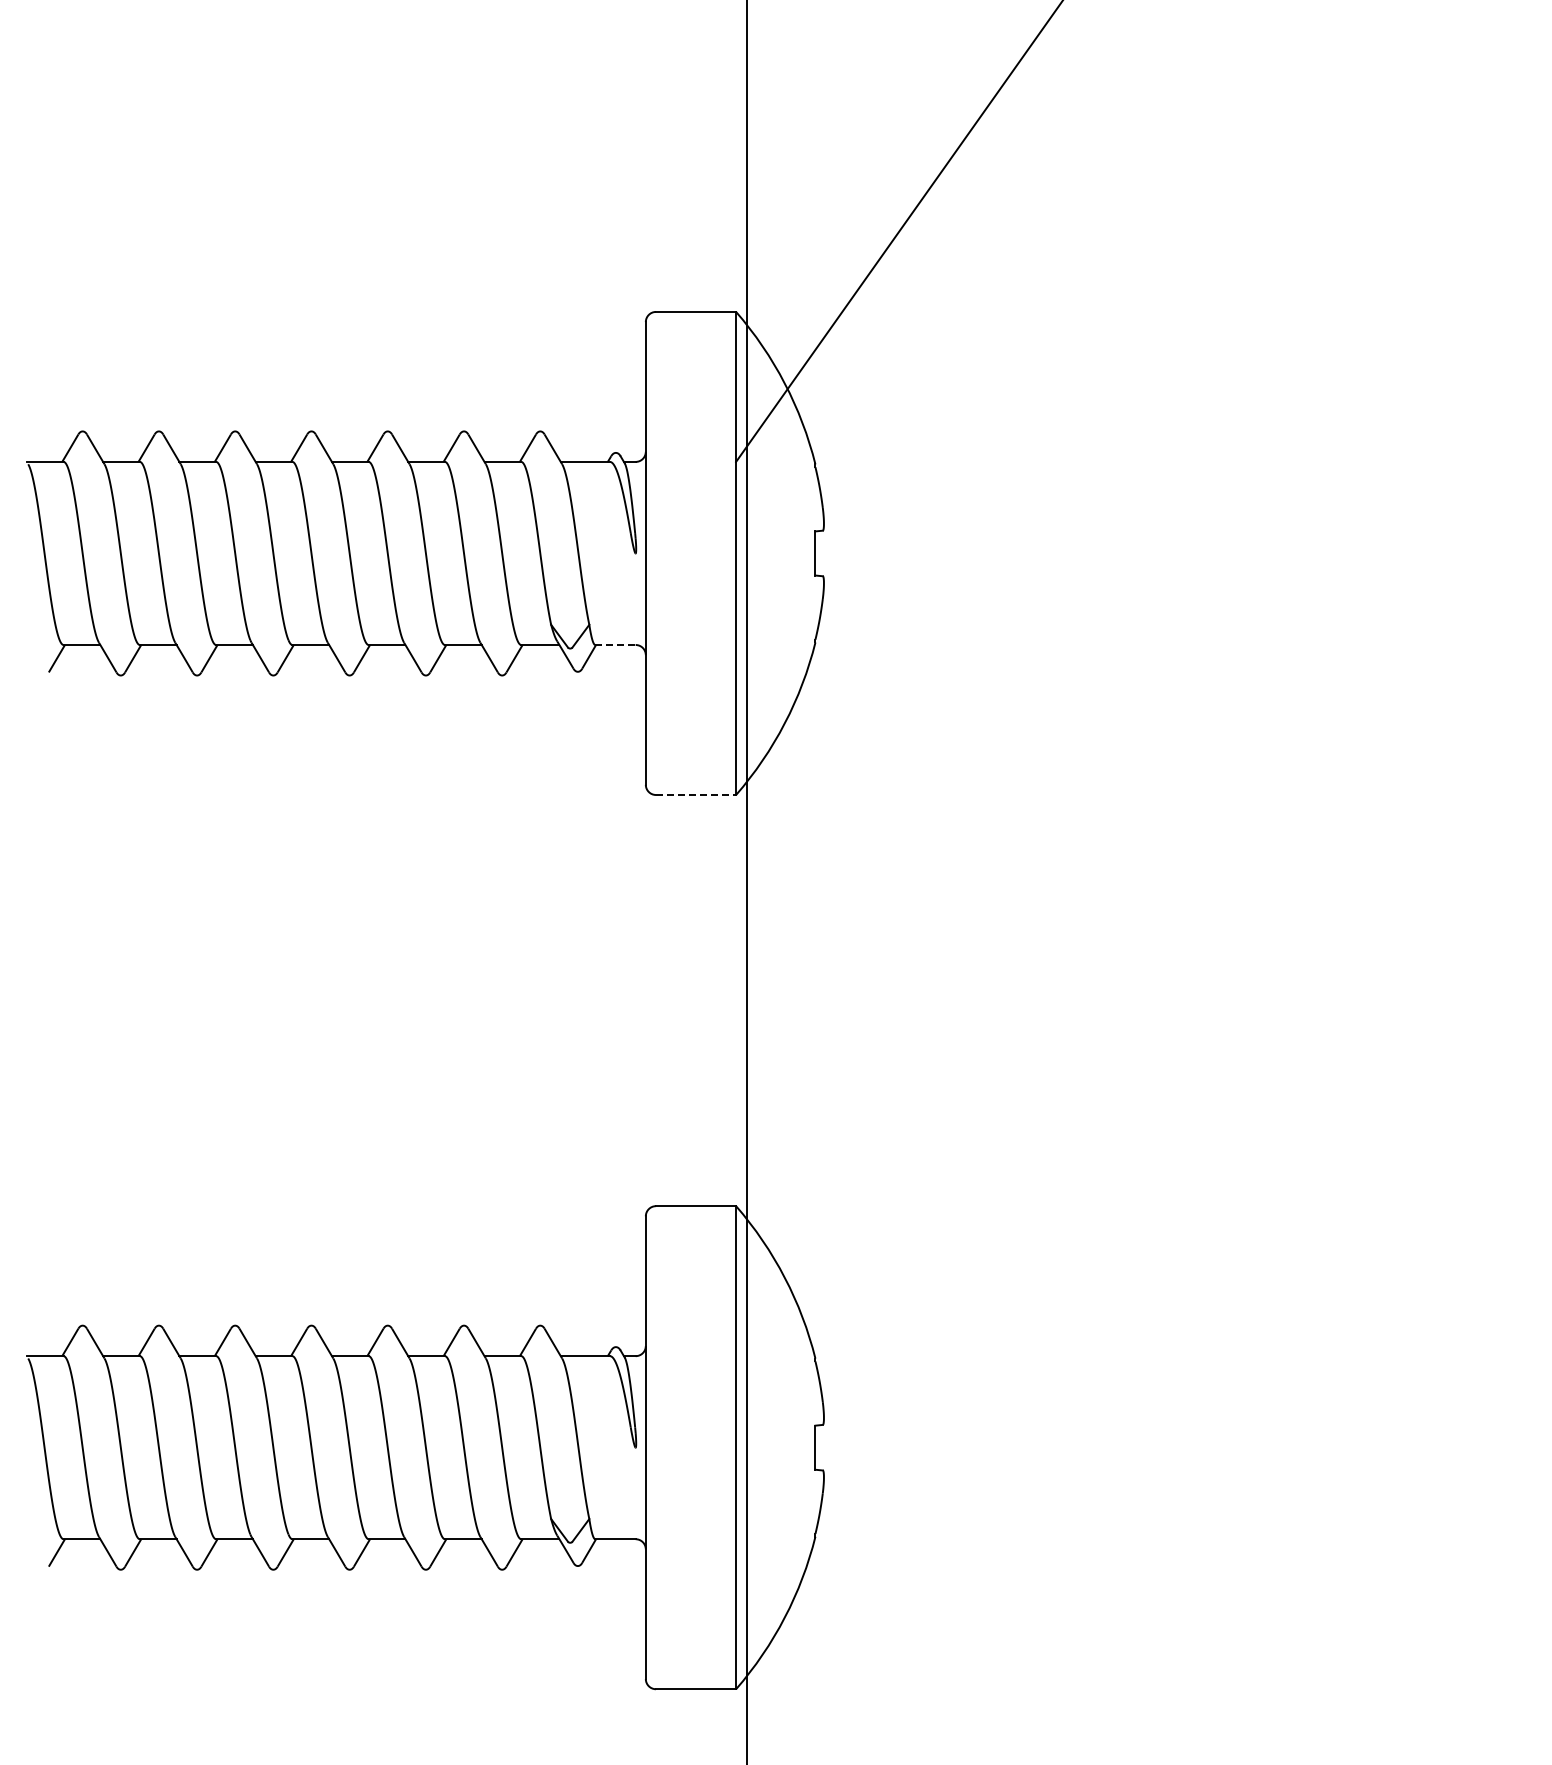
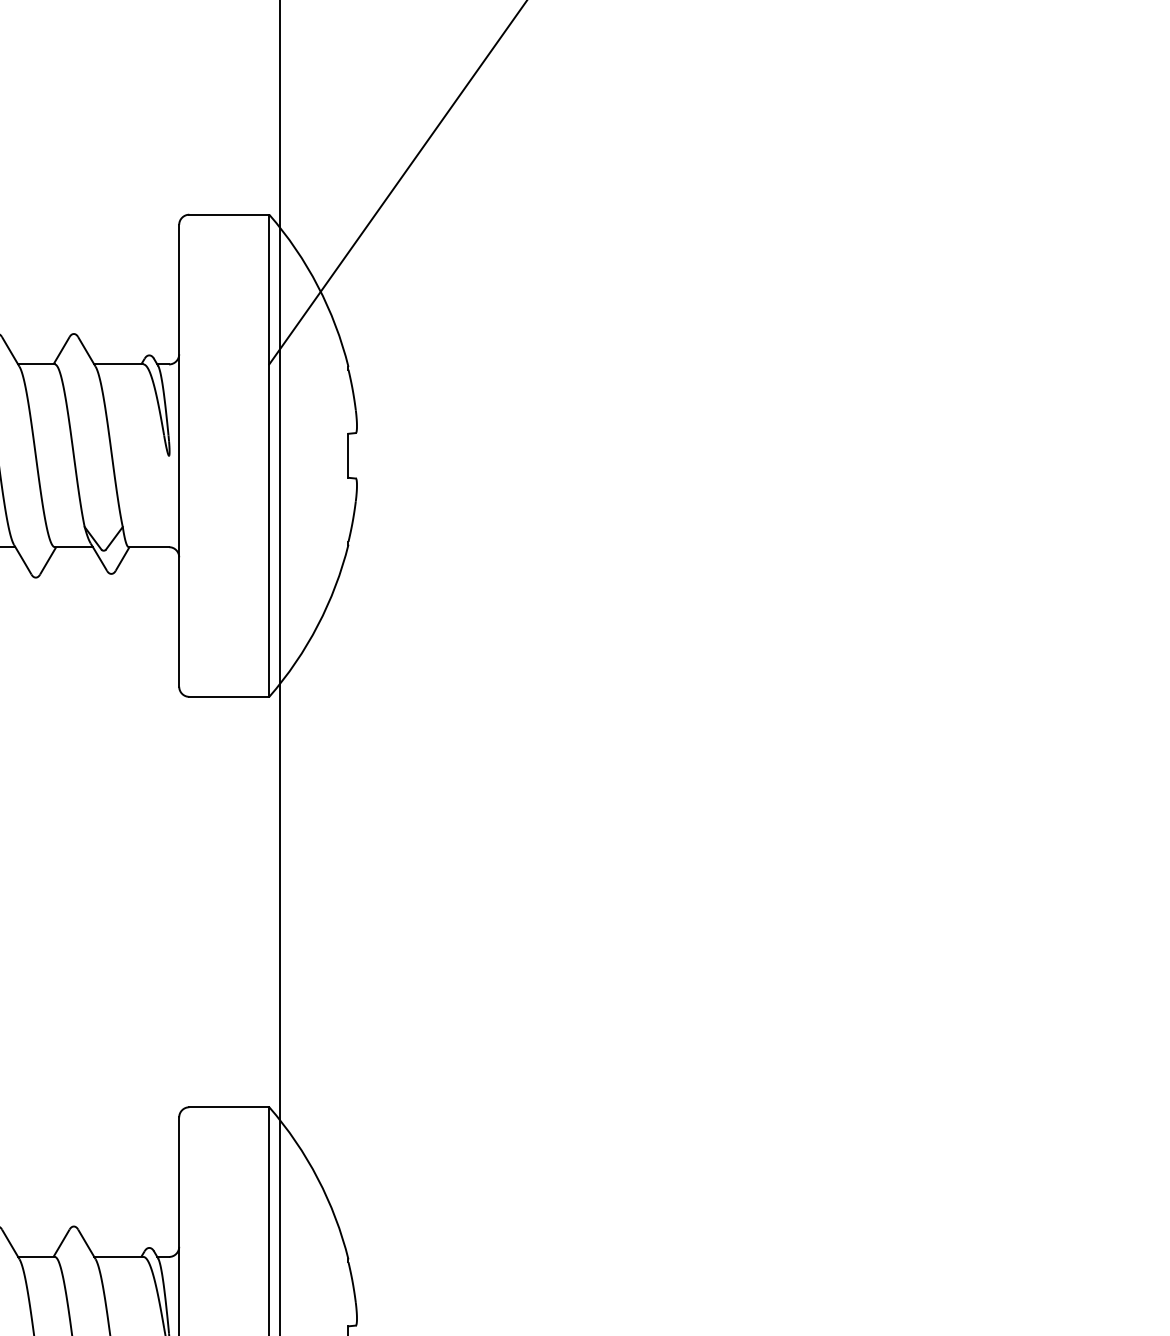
line: (615, 645) -> (148, 547), dashed -> solid
line: (696, 795) -> (229, 697), dashed -> solid

